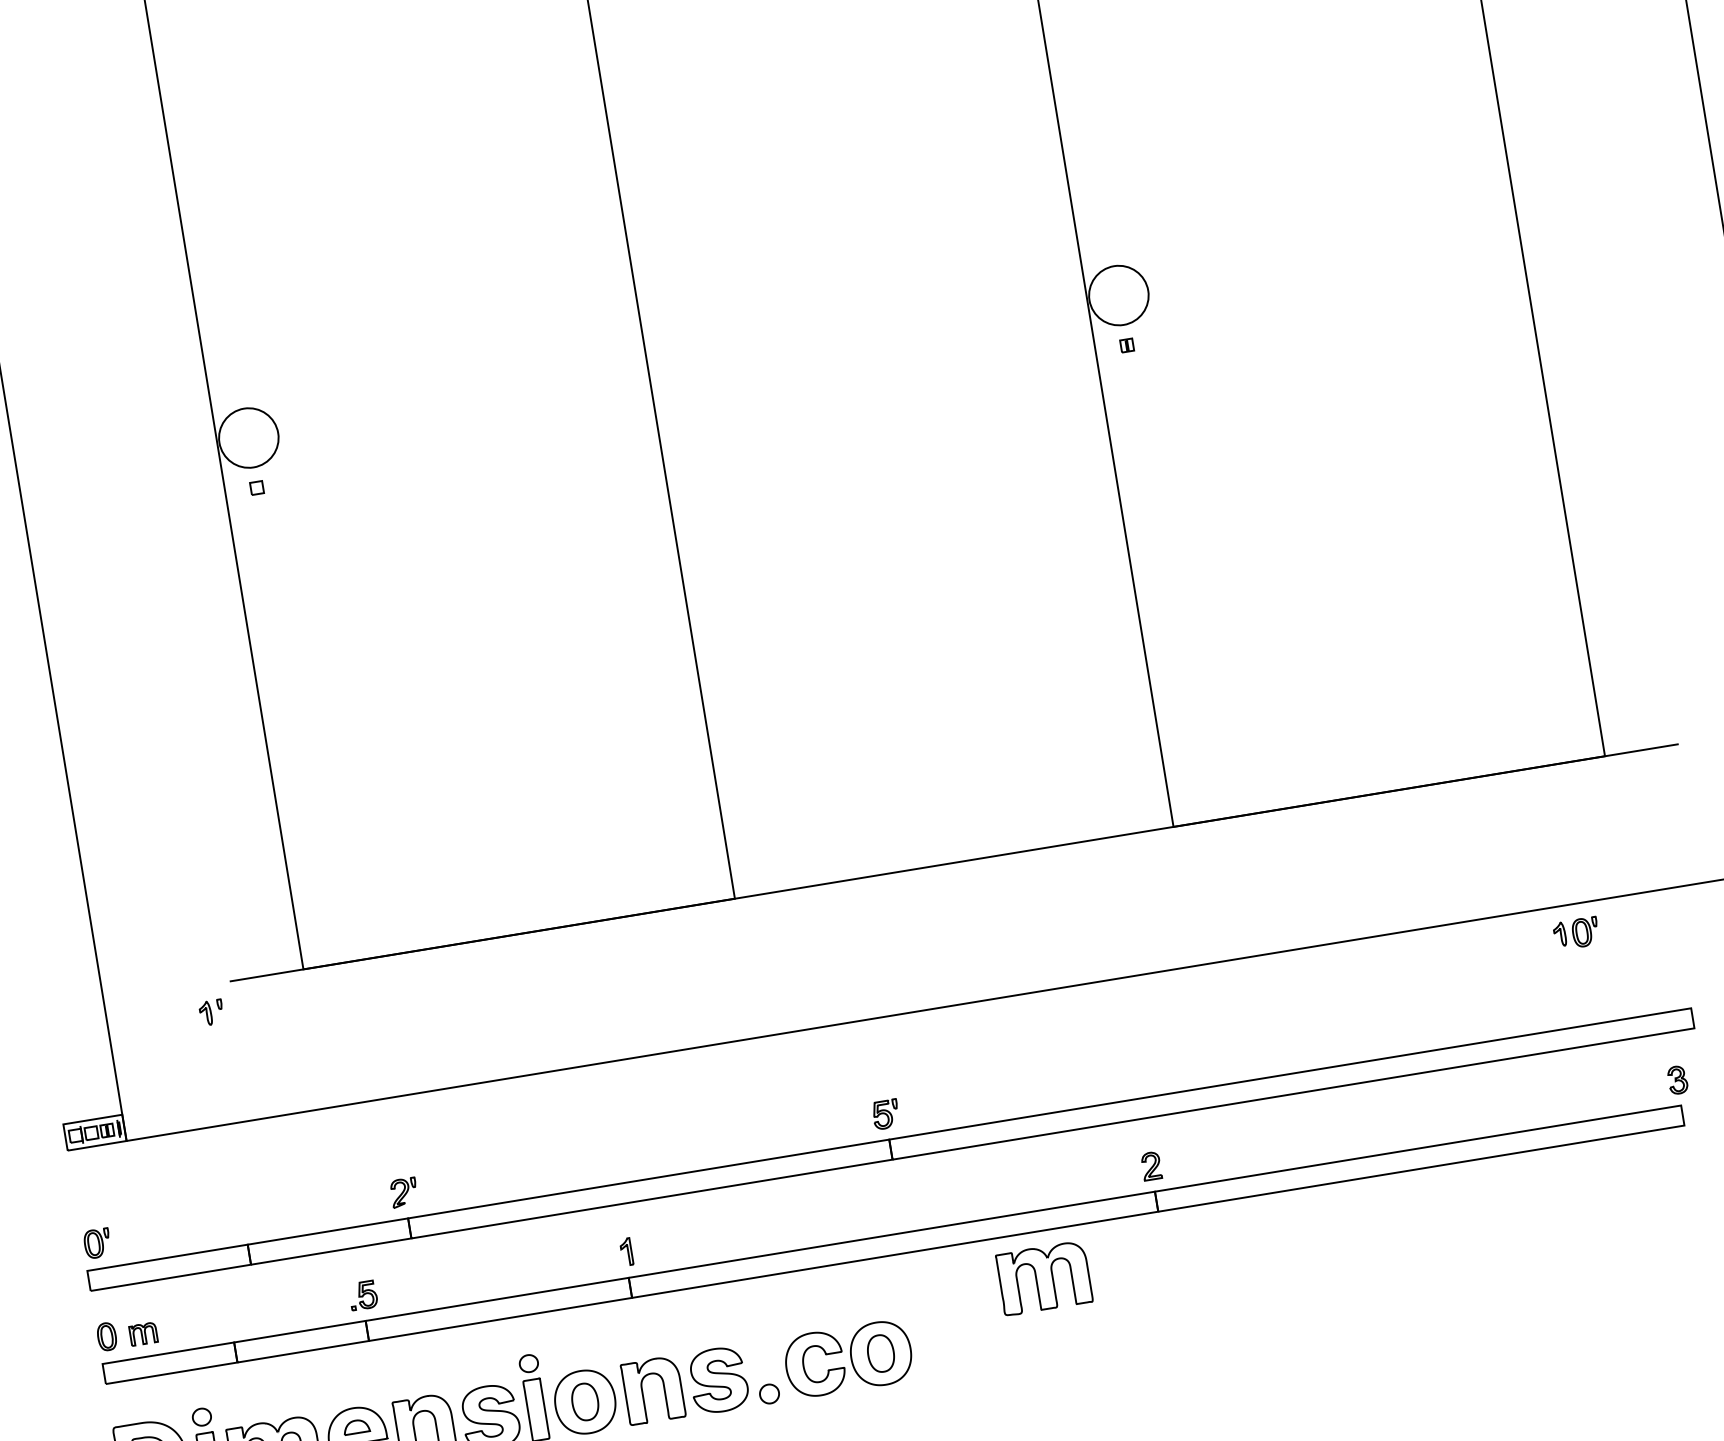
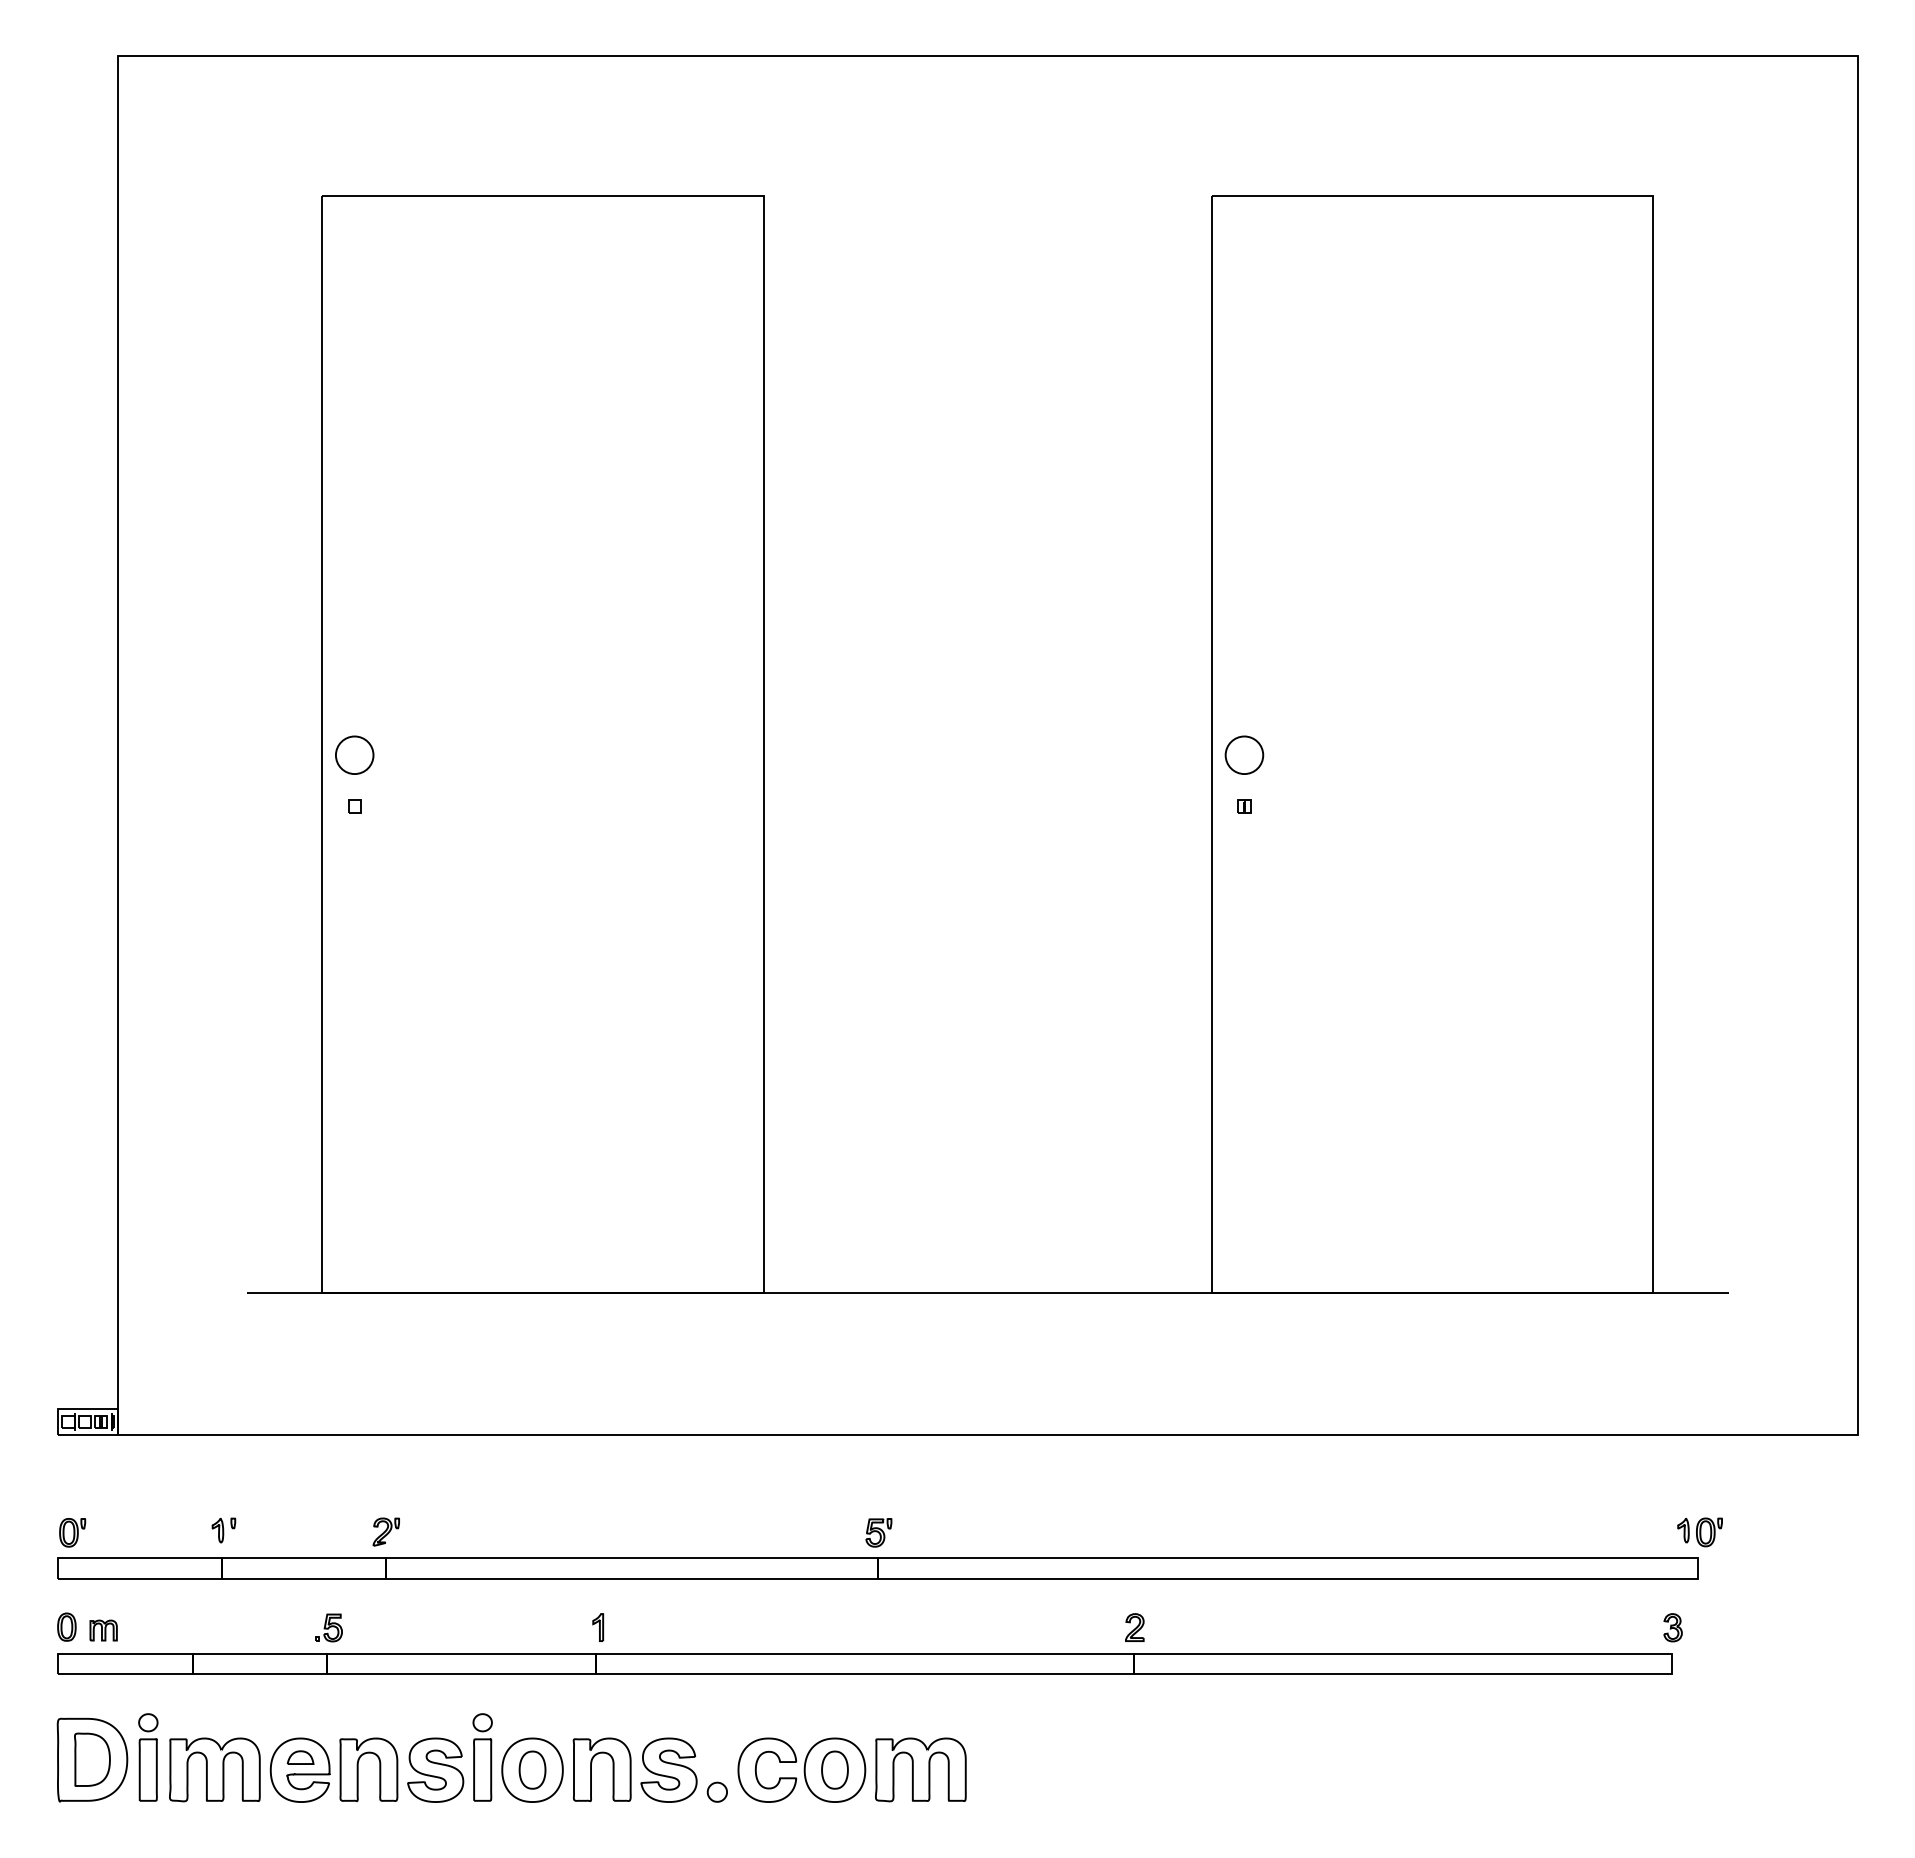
circle: (1118, 295) -> (1244, 755), size x0.62
circle: (248, 438) -> (354, 755), size x0.62
part: (1575, 933) -> (1699, 1532), moved
part: (211, 1012) -> (223, 1530), moved
part: (1043, 1278) -> (920, 1769), moved

